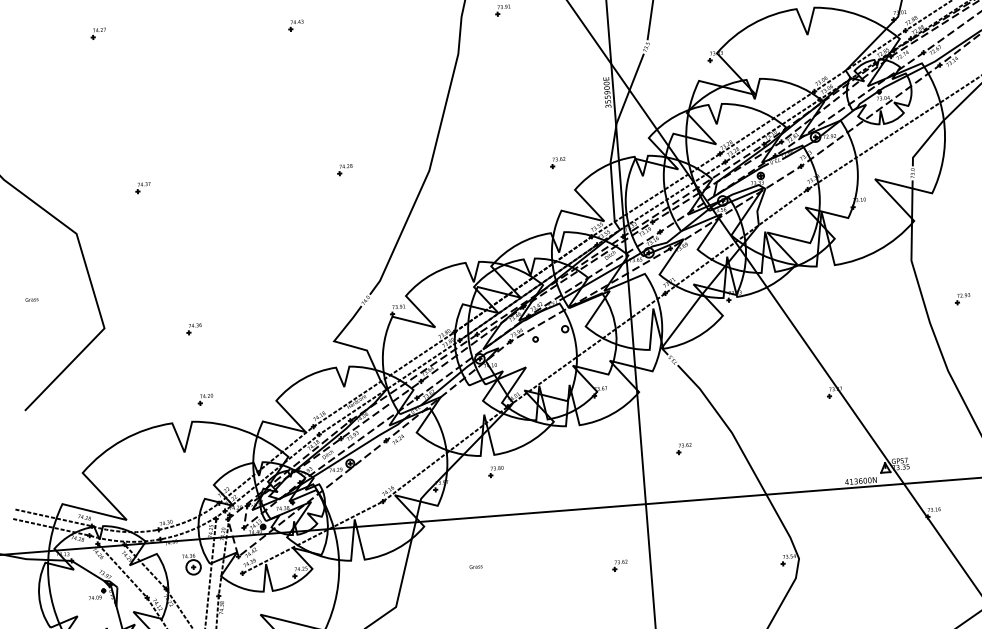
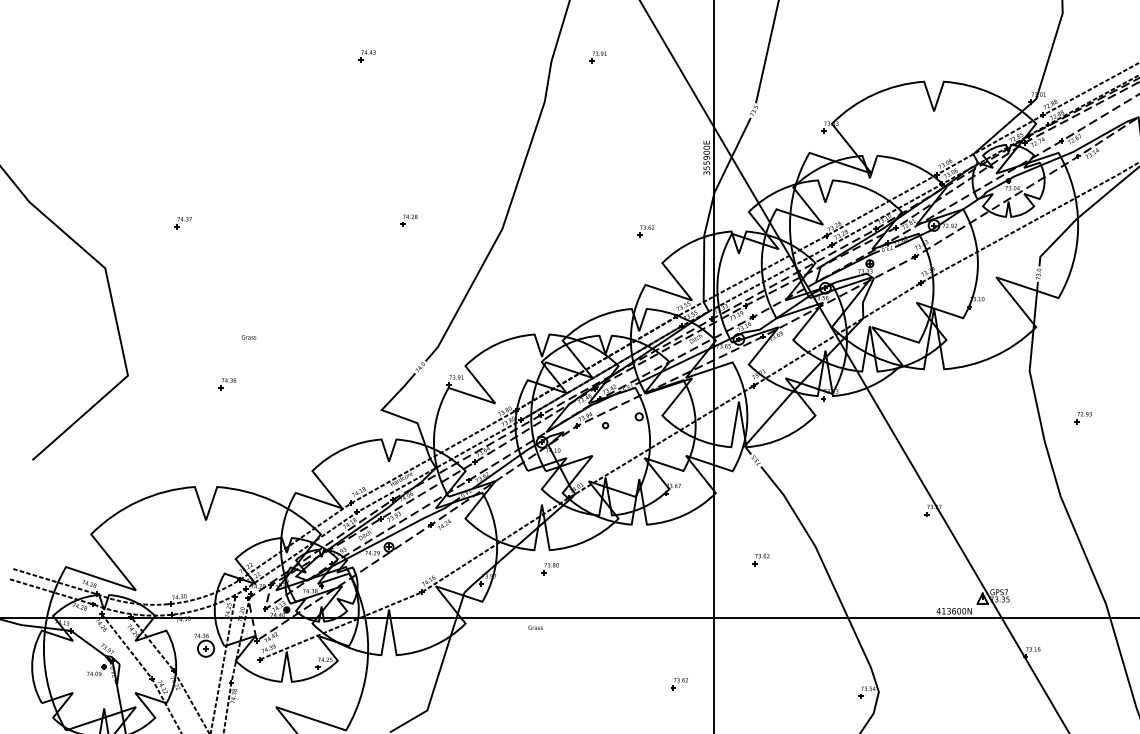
part: (98, 34) -> (146, 48), removed
text: (31, 299) -> (248, 337), moved
part: (205, 399) -> (233, 463), removed
text: (475, 566) -> (535, 627), moved

